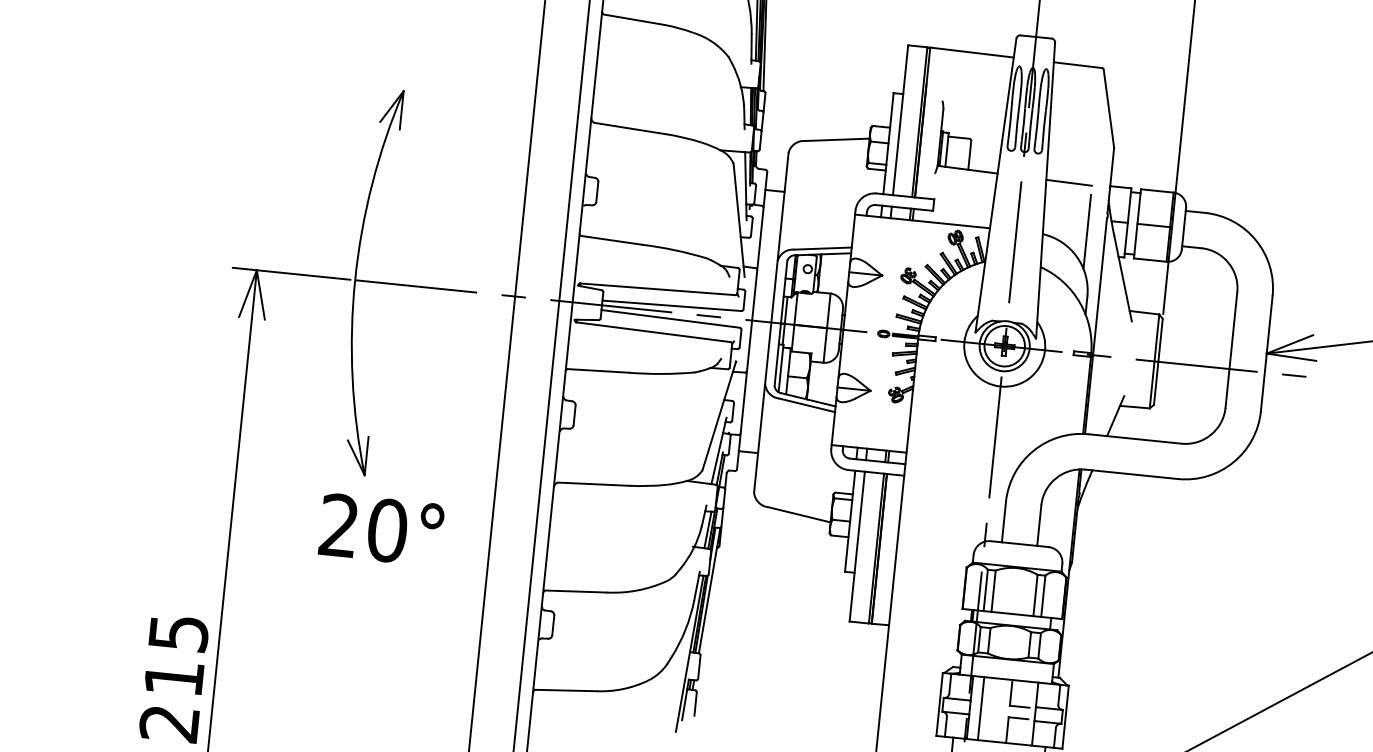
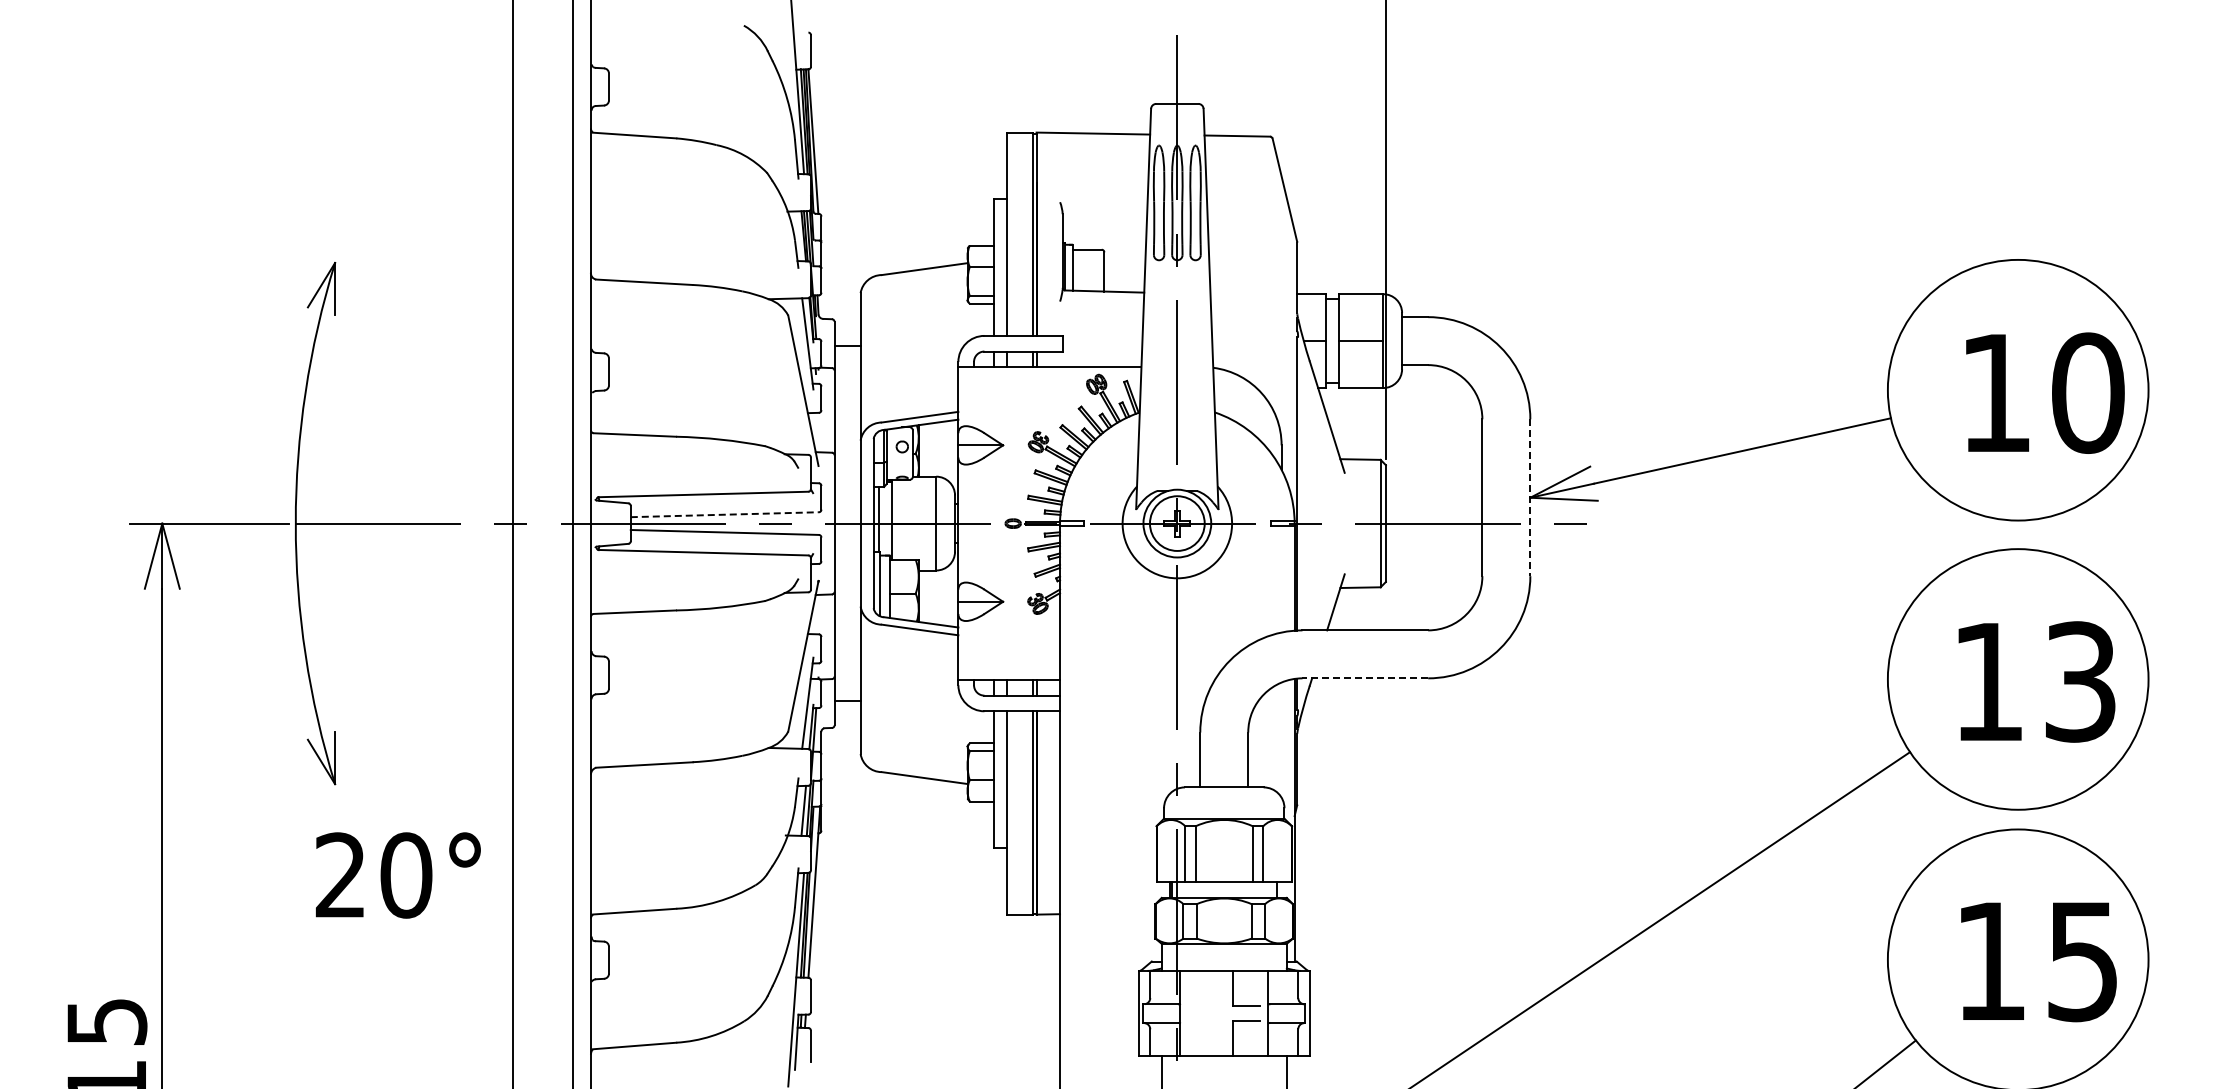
line: (1069, 182) -> (1241, 295), removed
line: (1087, 231) -> (1272, 358), removed
line: (672, 305) -> (725, 514), solid -> dashed
line: (1266, 354) -> (1530, 498), solid -> dashed
line: (1131, 474) -> (1365, 678), solid -> dashed
text: (381, 530) -> (398, 875), moved
line: (981, 708) -> (1195, 1013), removed

